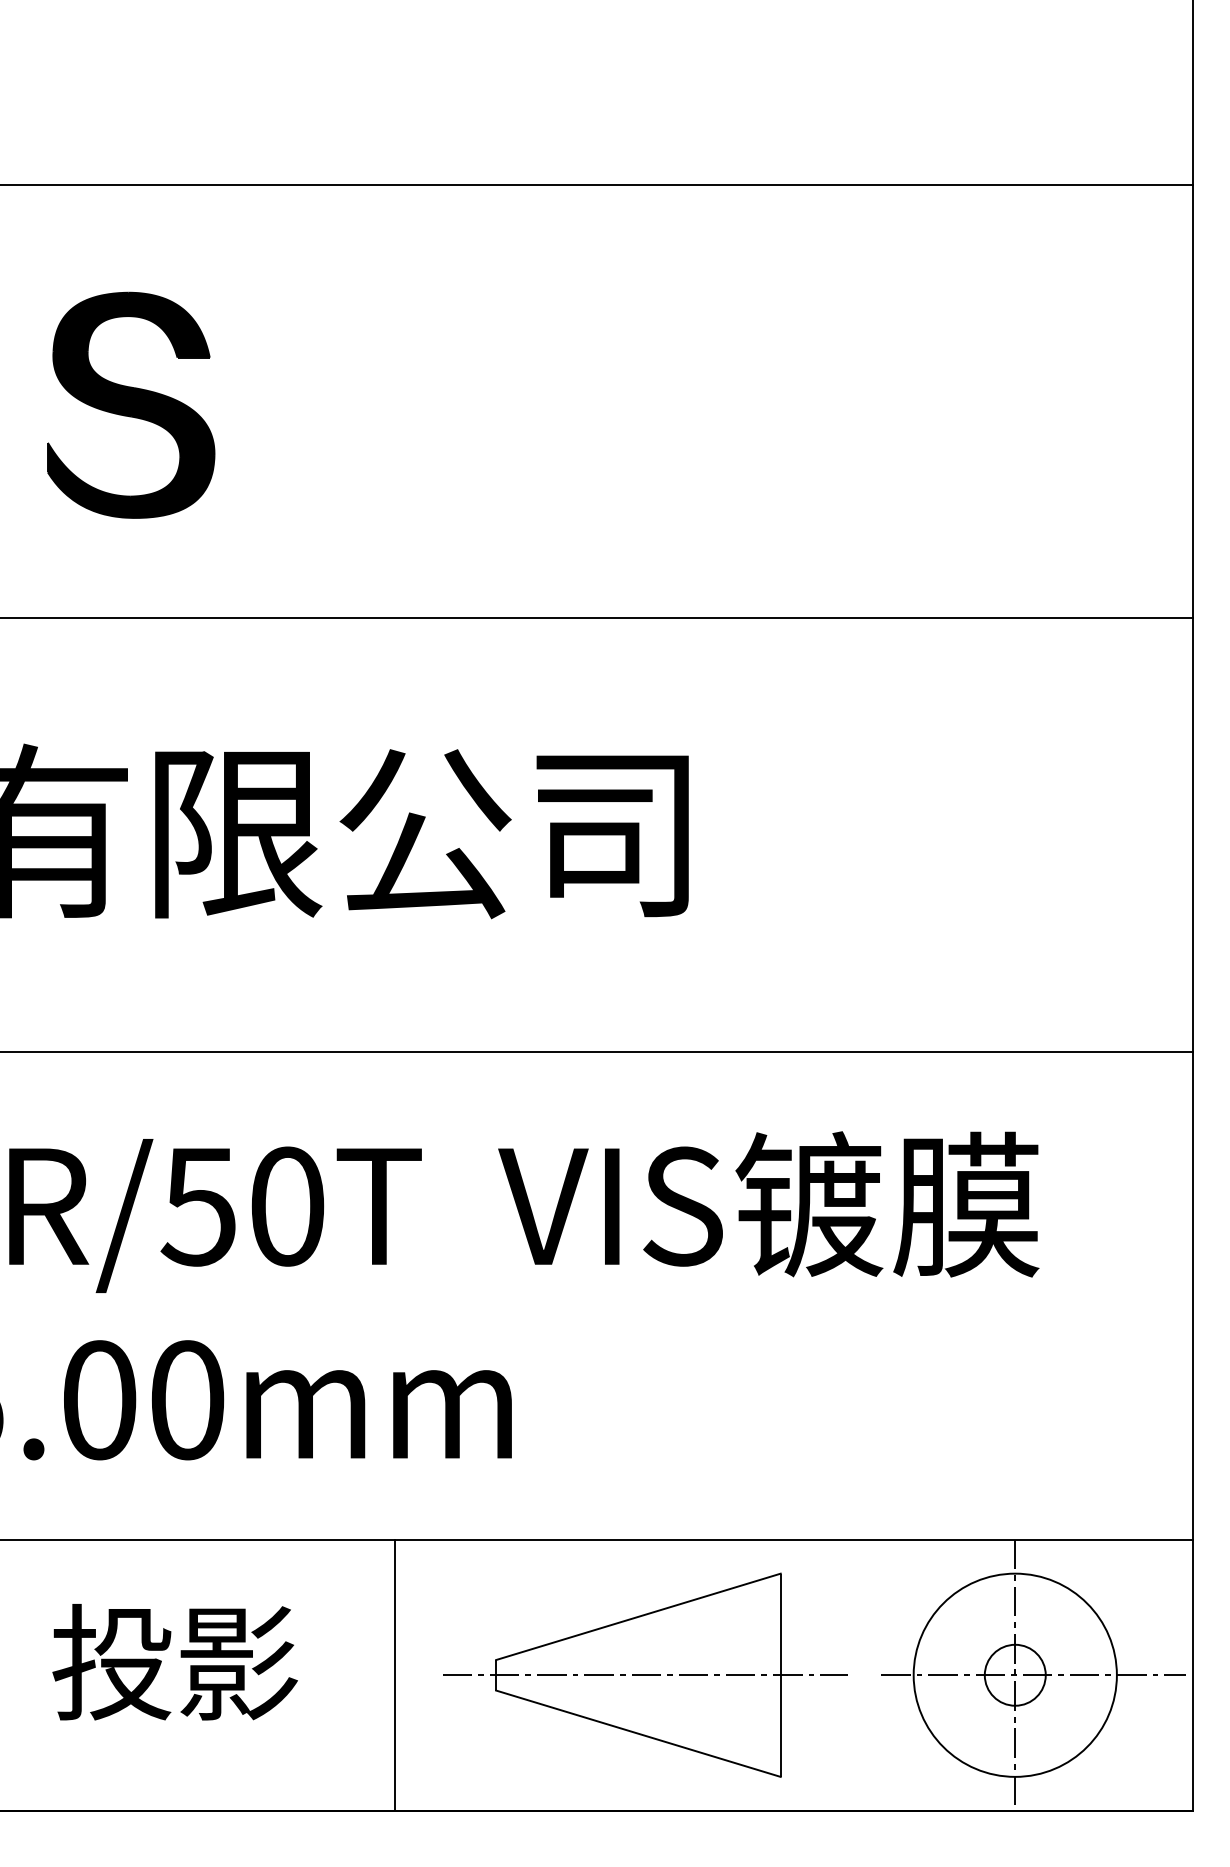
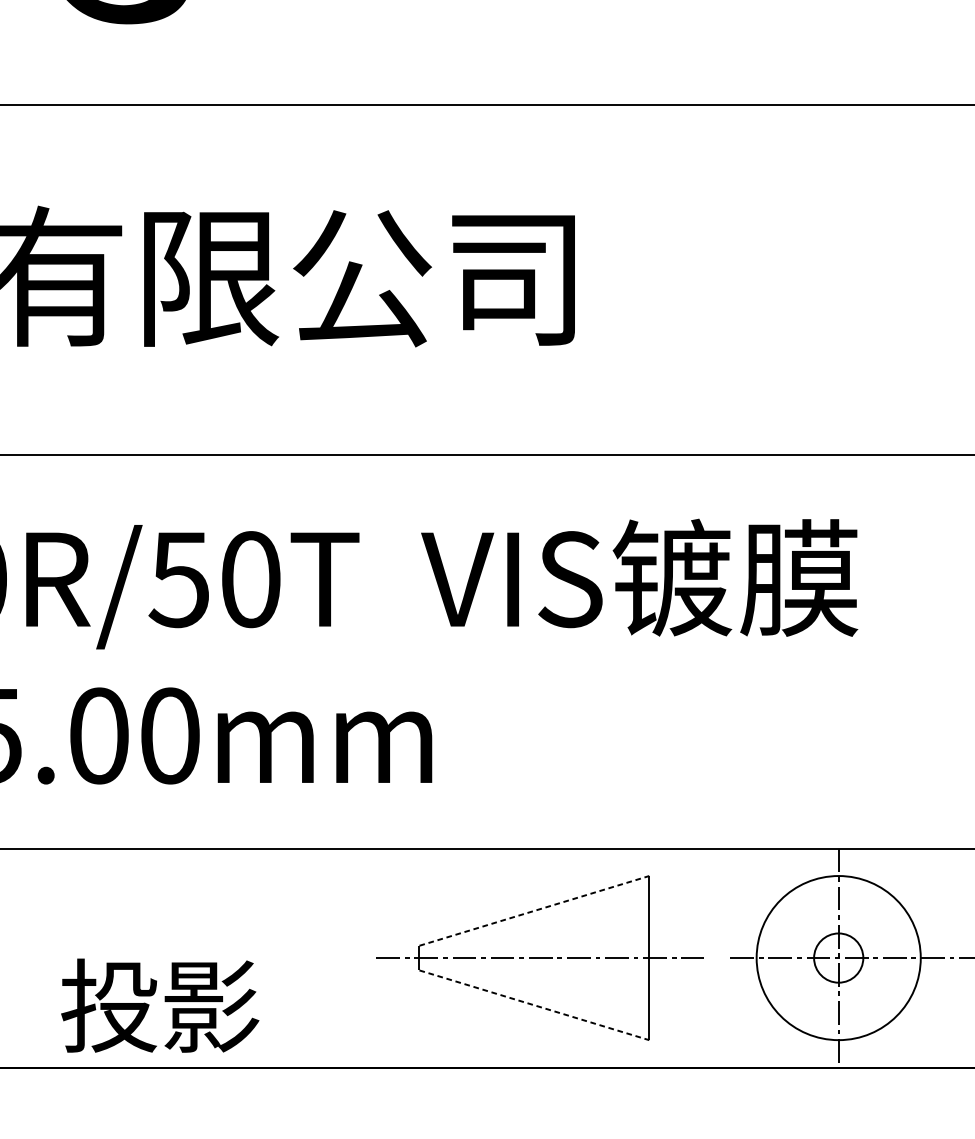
line: (638, 1616) -> (534, 910), solid -> dashed
text: (174, 1662) -> (159, 1005), moved
line: (394, 1674) -> (337, 957), removed
line: (638, 1733) -> (534, 1005), solid -> dashed

